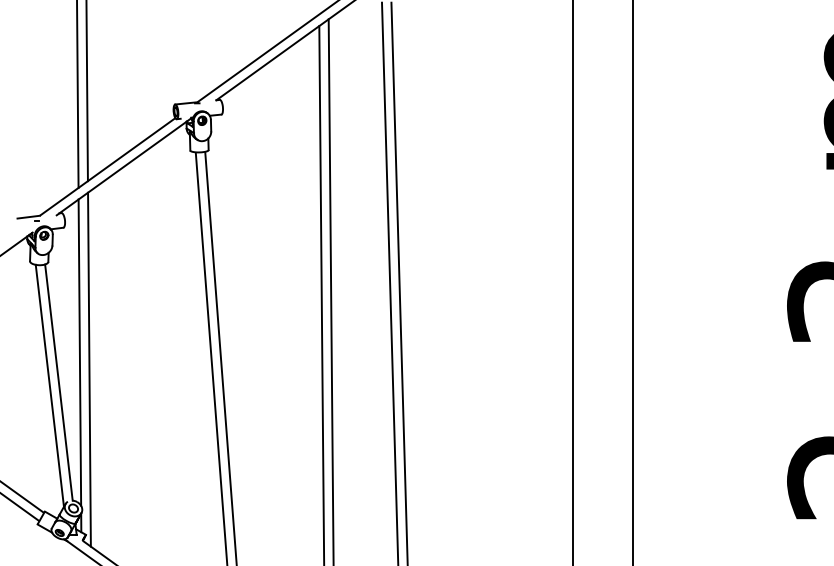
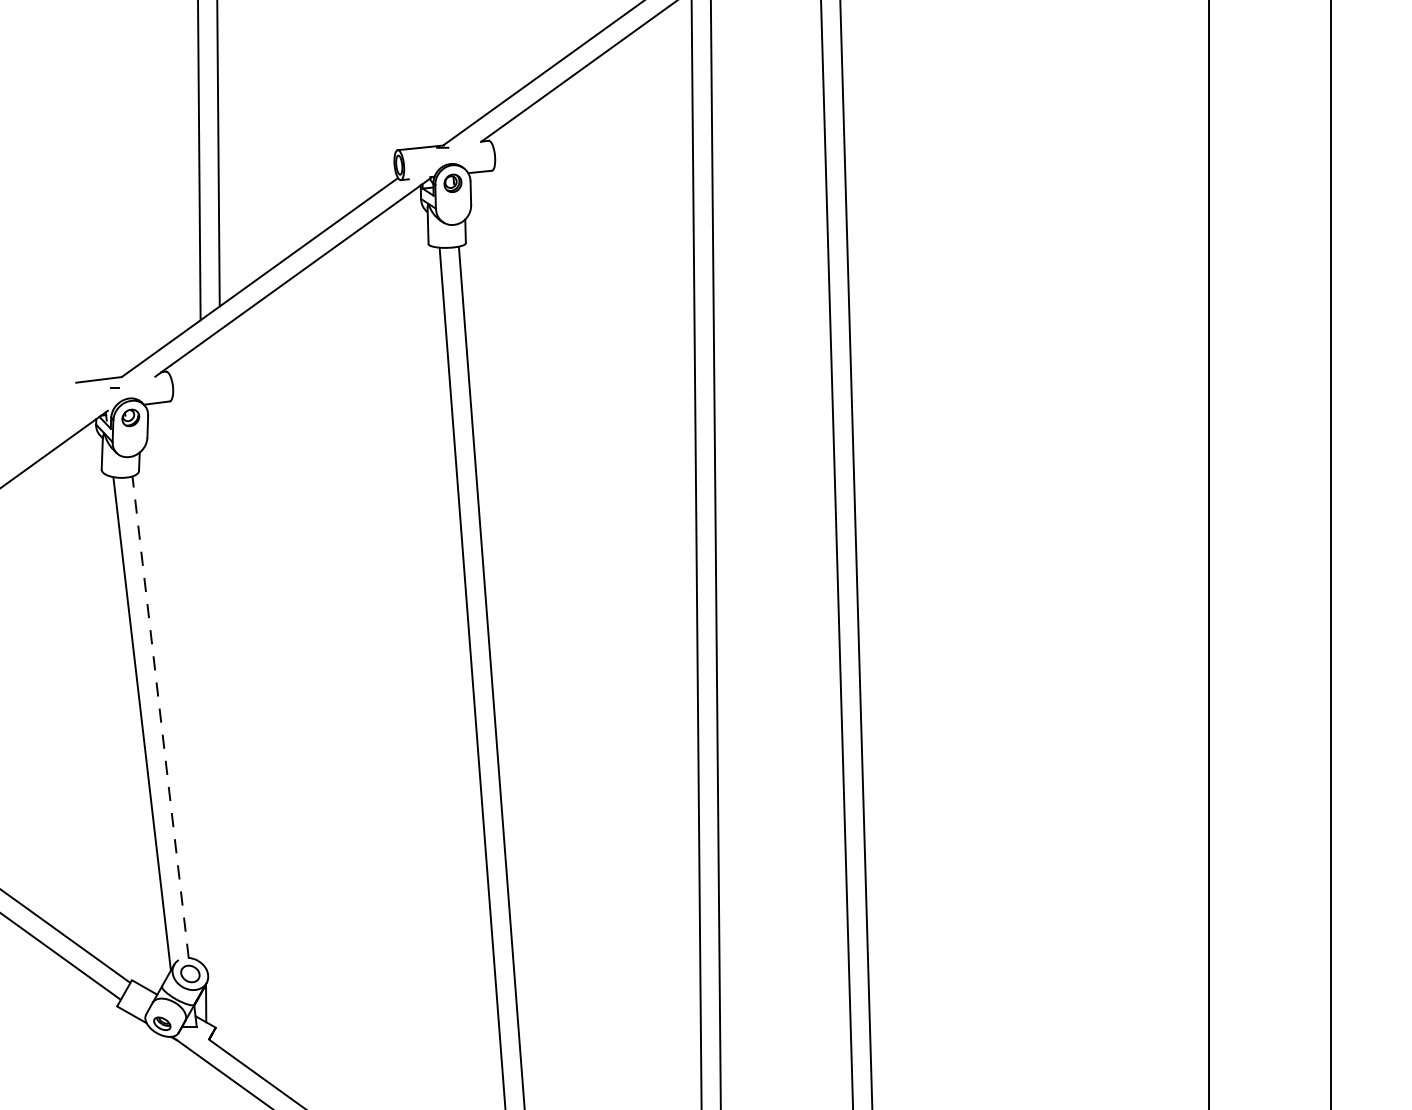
line: (79, 352) -> (202, 655), removed
line: (89, 369) -> (222, 690), removed
line: (58, 382) -> (159, 716), solid -> dashed

